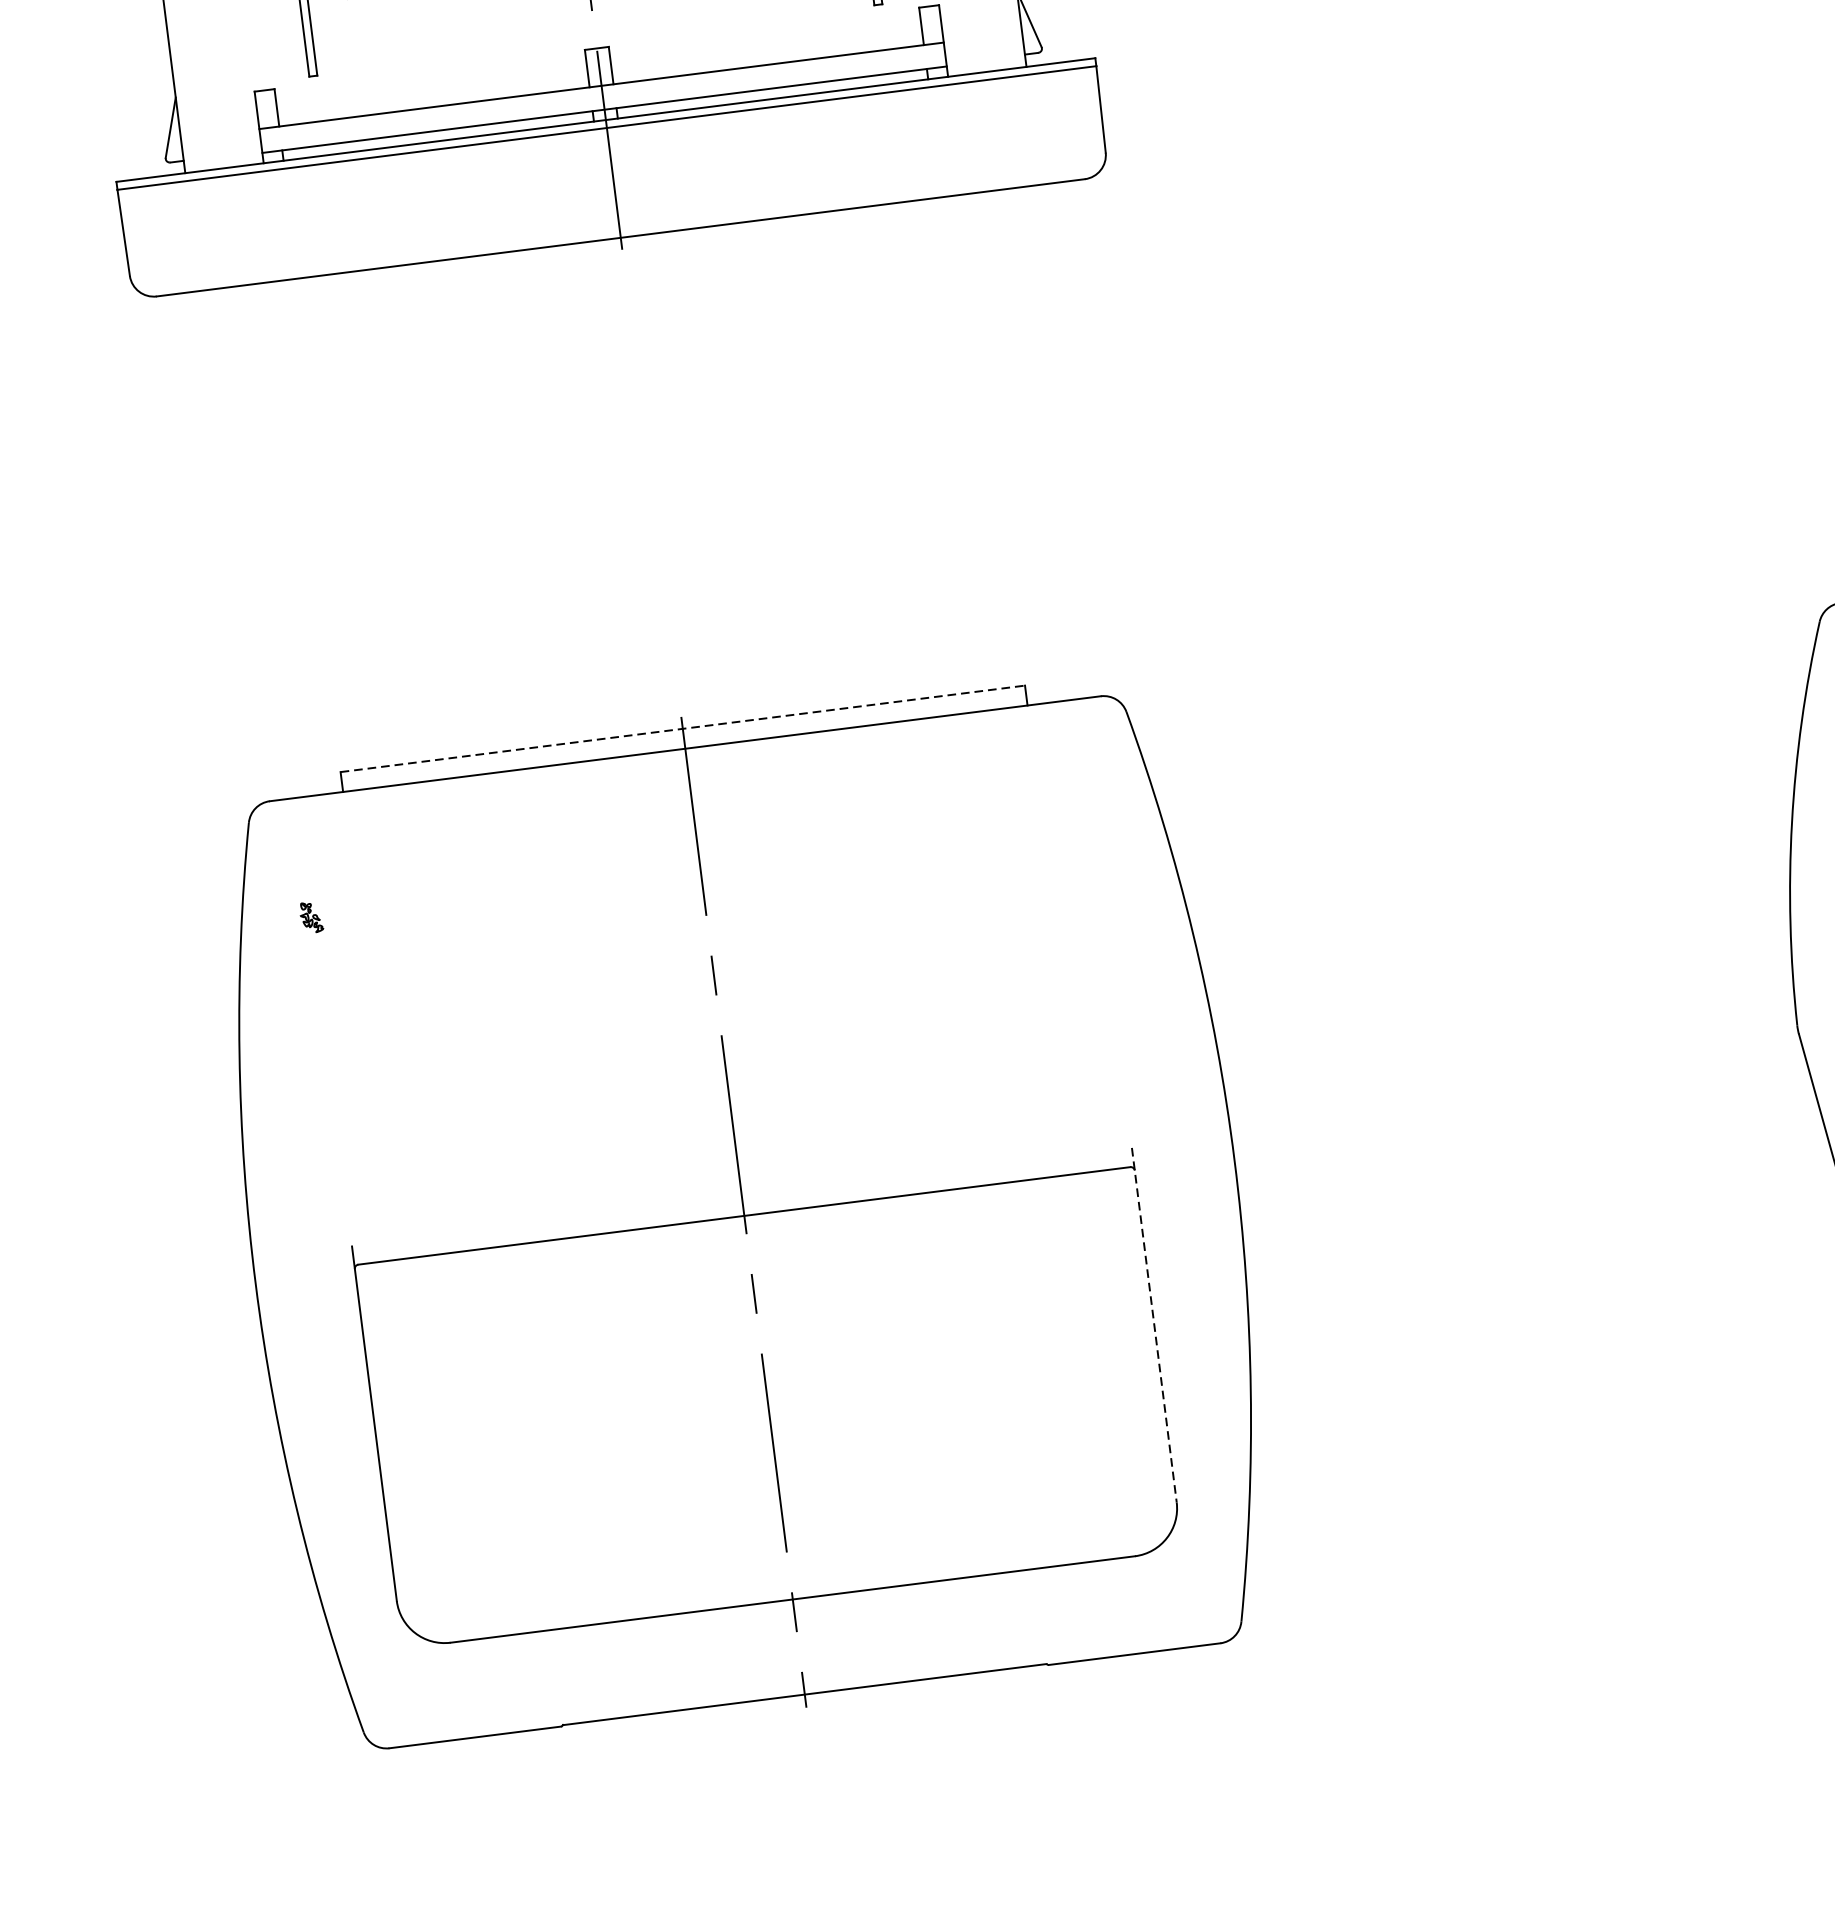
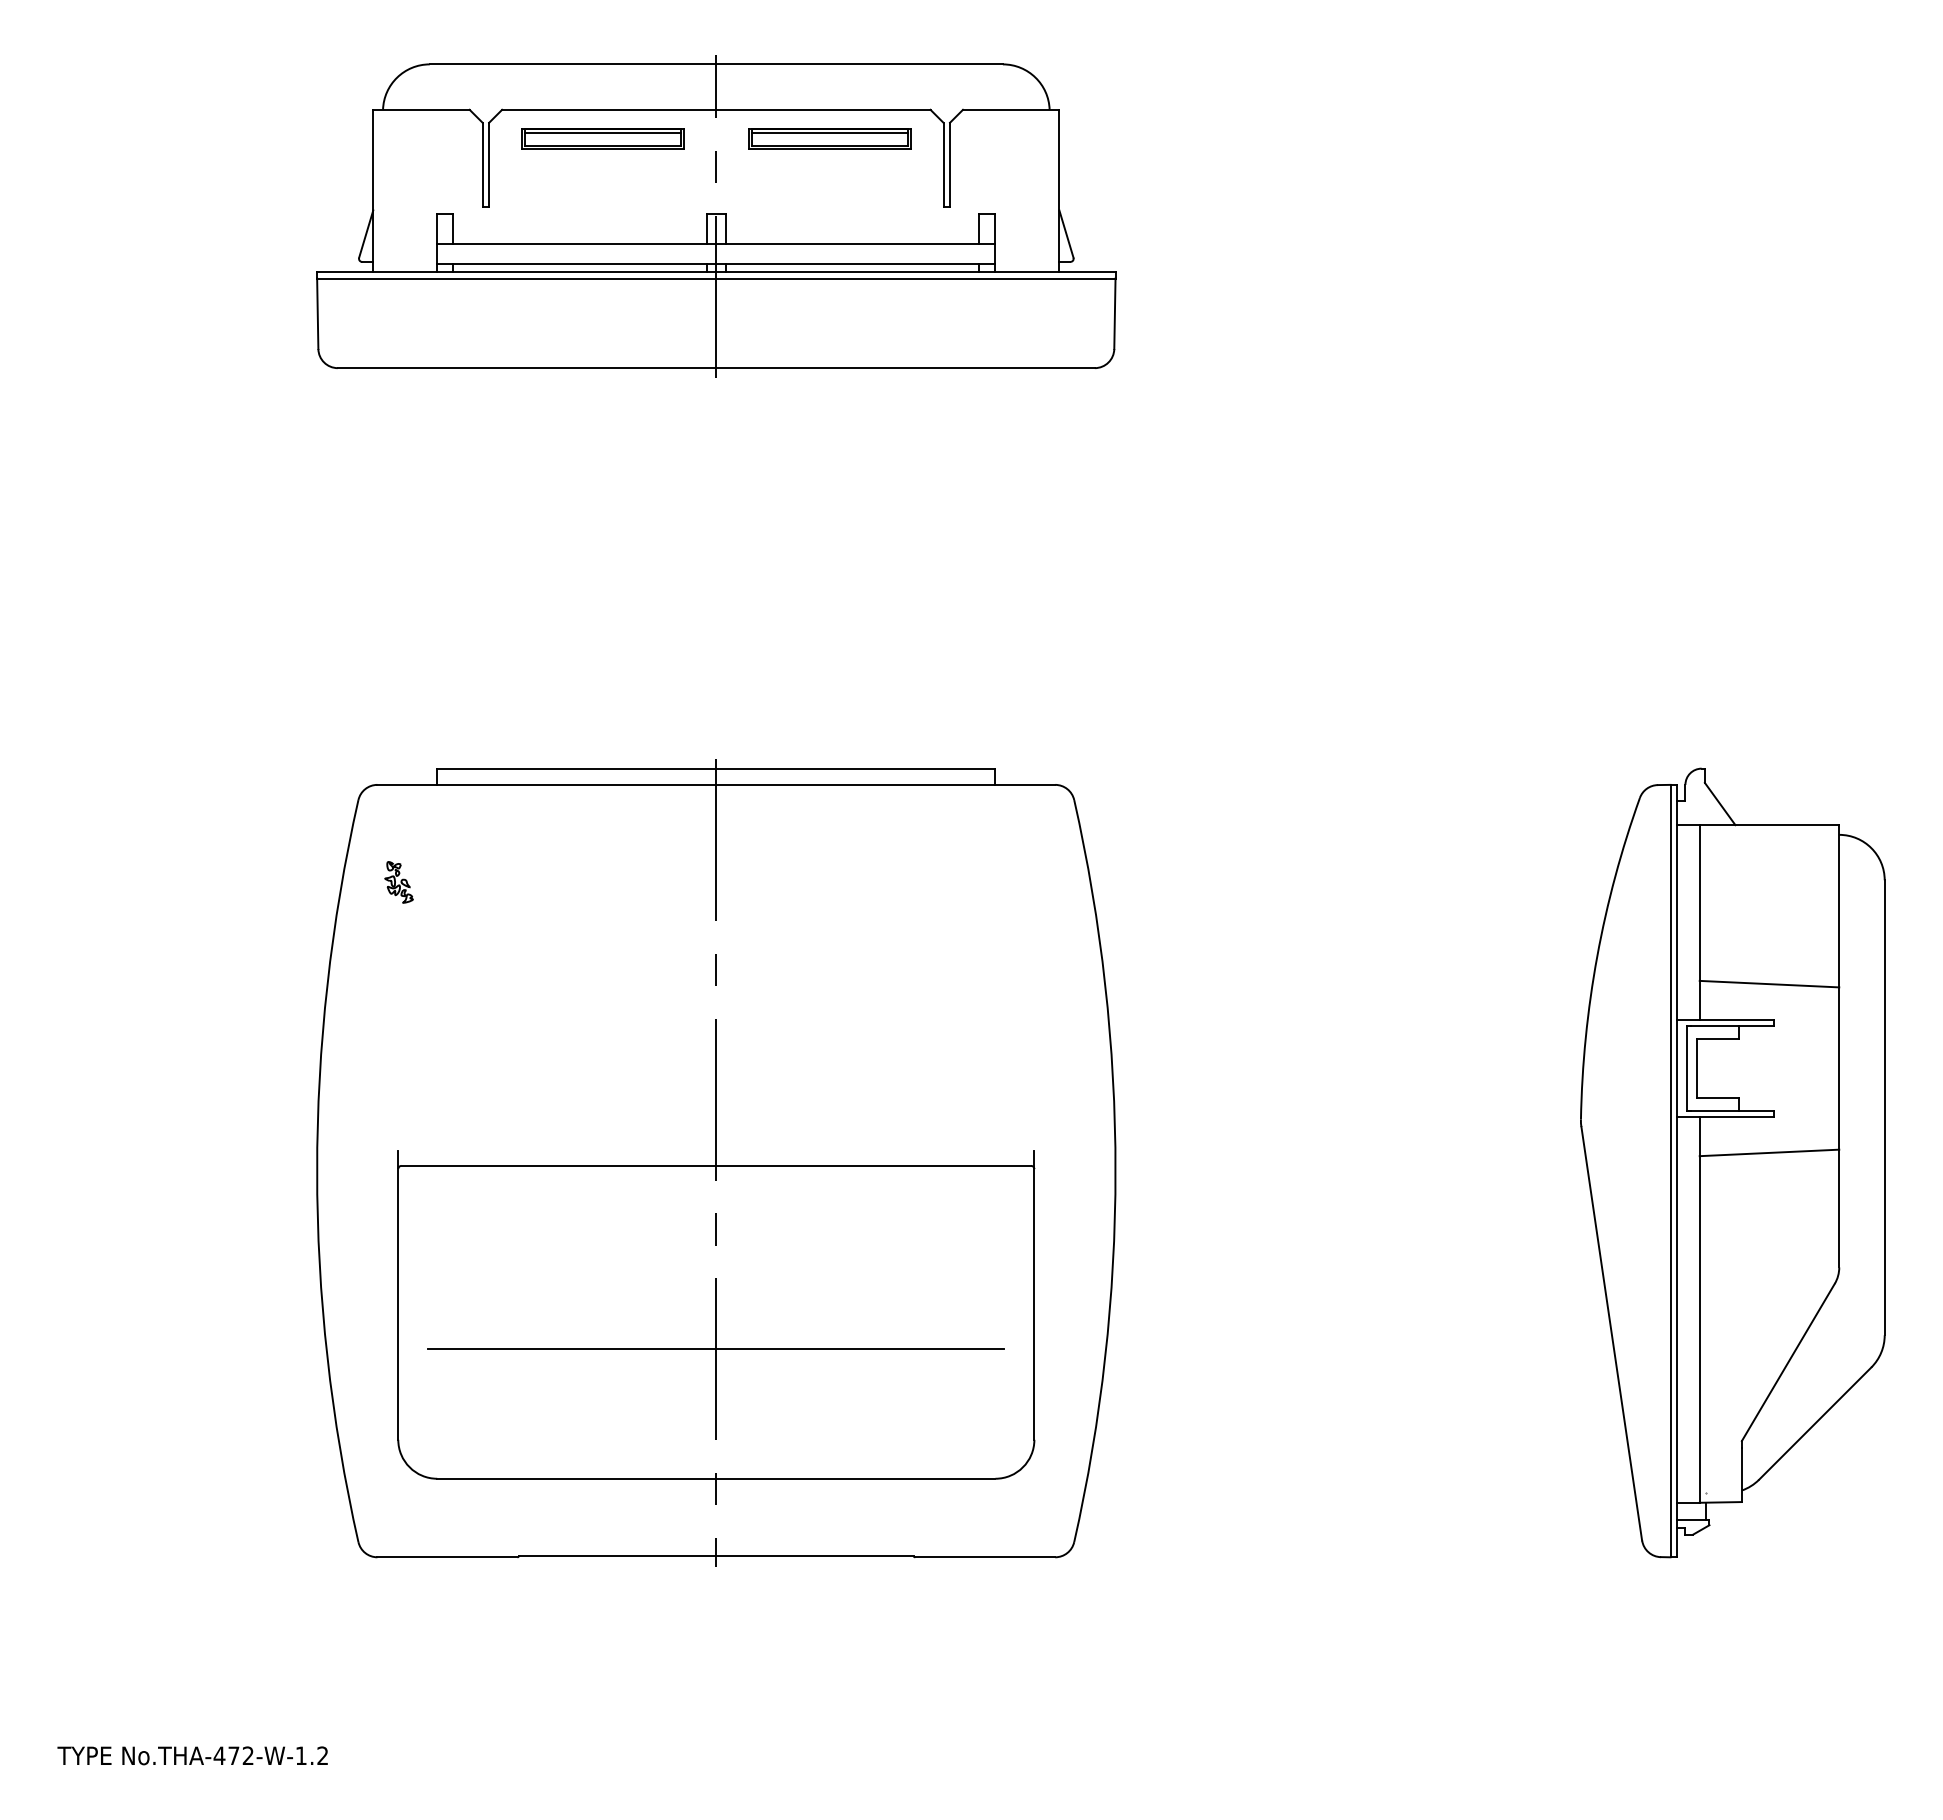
line: (682, 728) -> (716, 768), dashed -> solid
part: (310, 917) -> (398, 882), size x1.67
line: (1154, 1325) -> (1034, 1295), dashed -> solid
line: (772, 1439) -> (716, 1348), added

